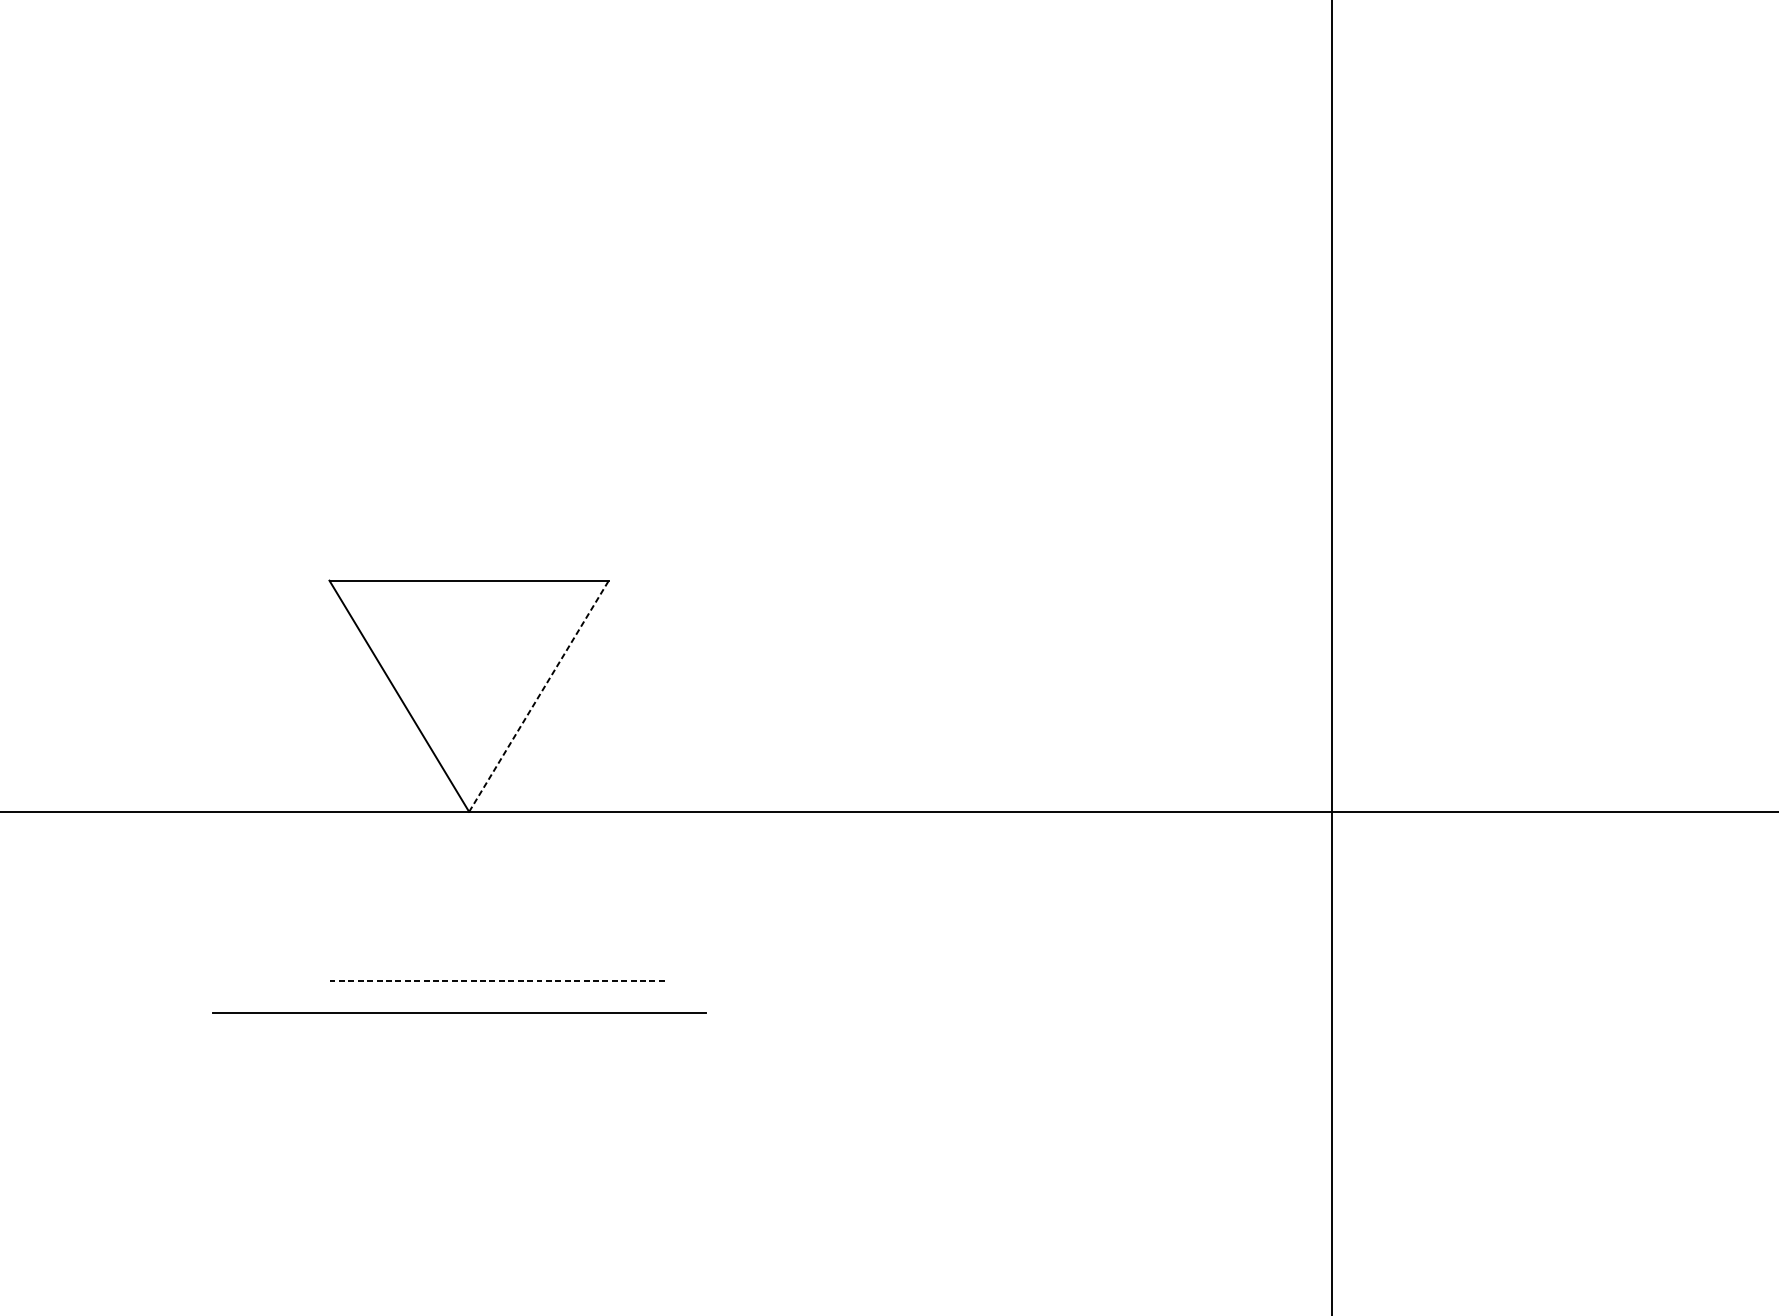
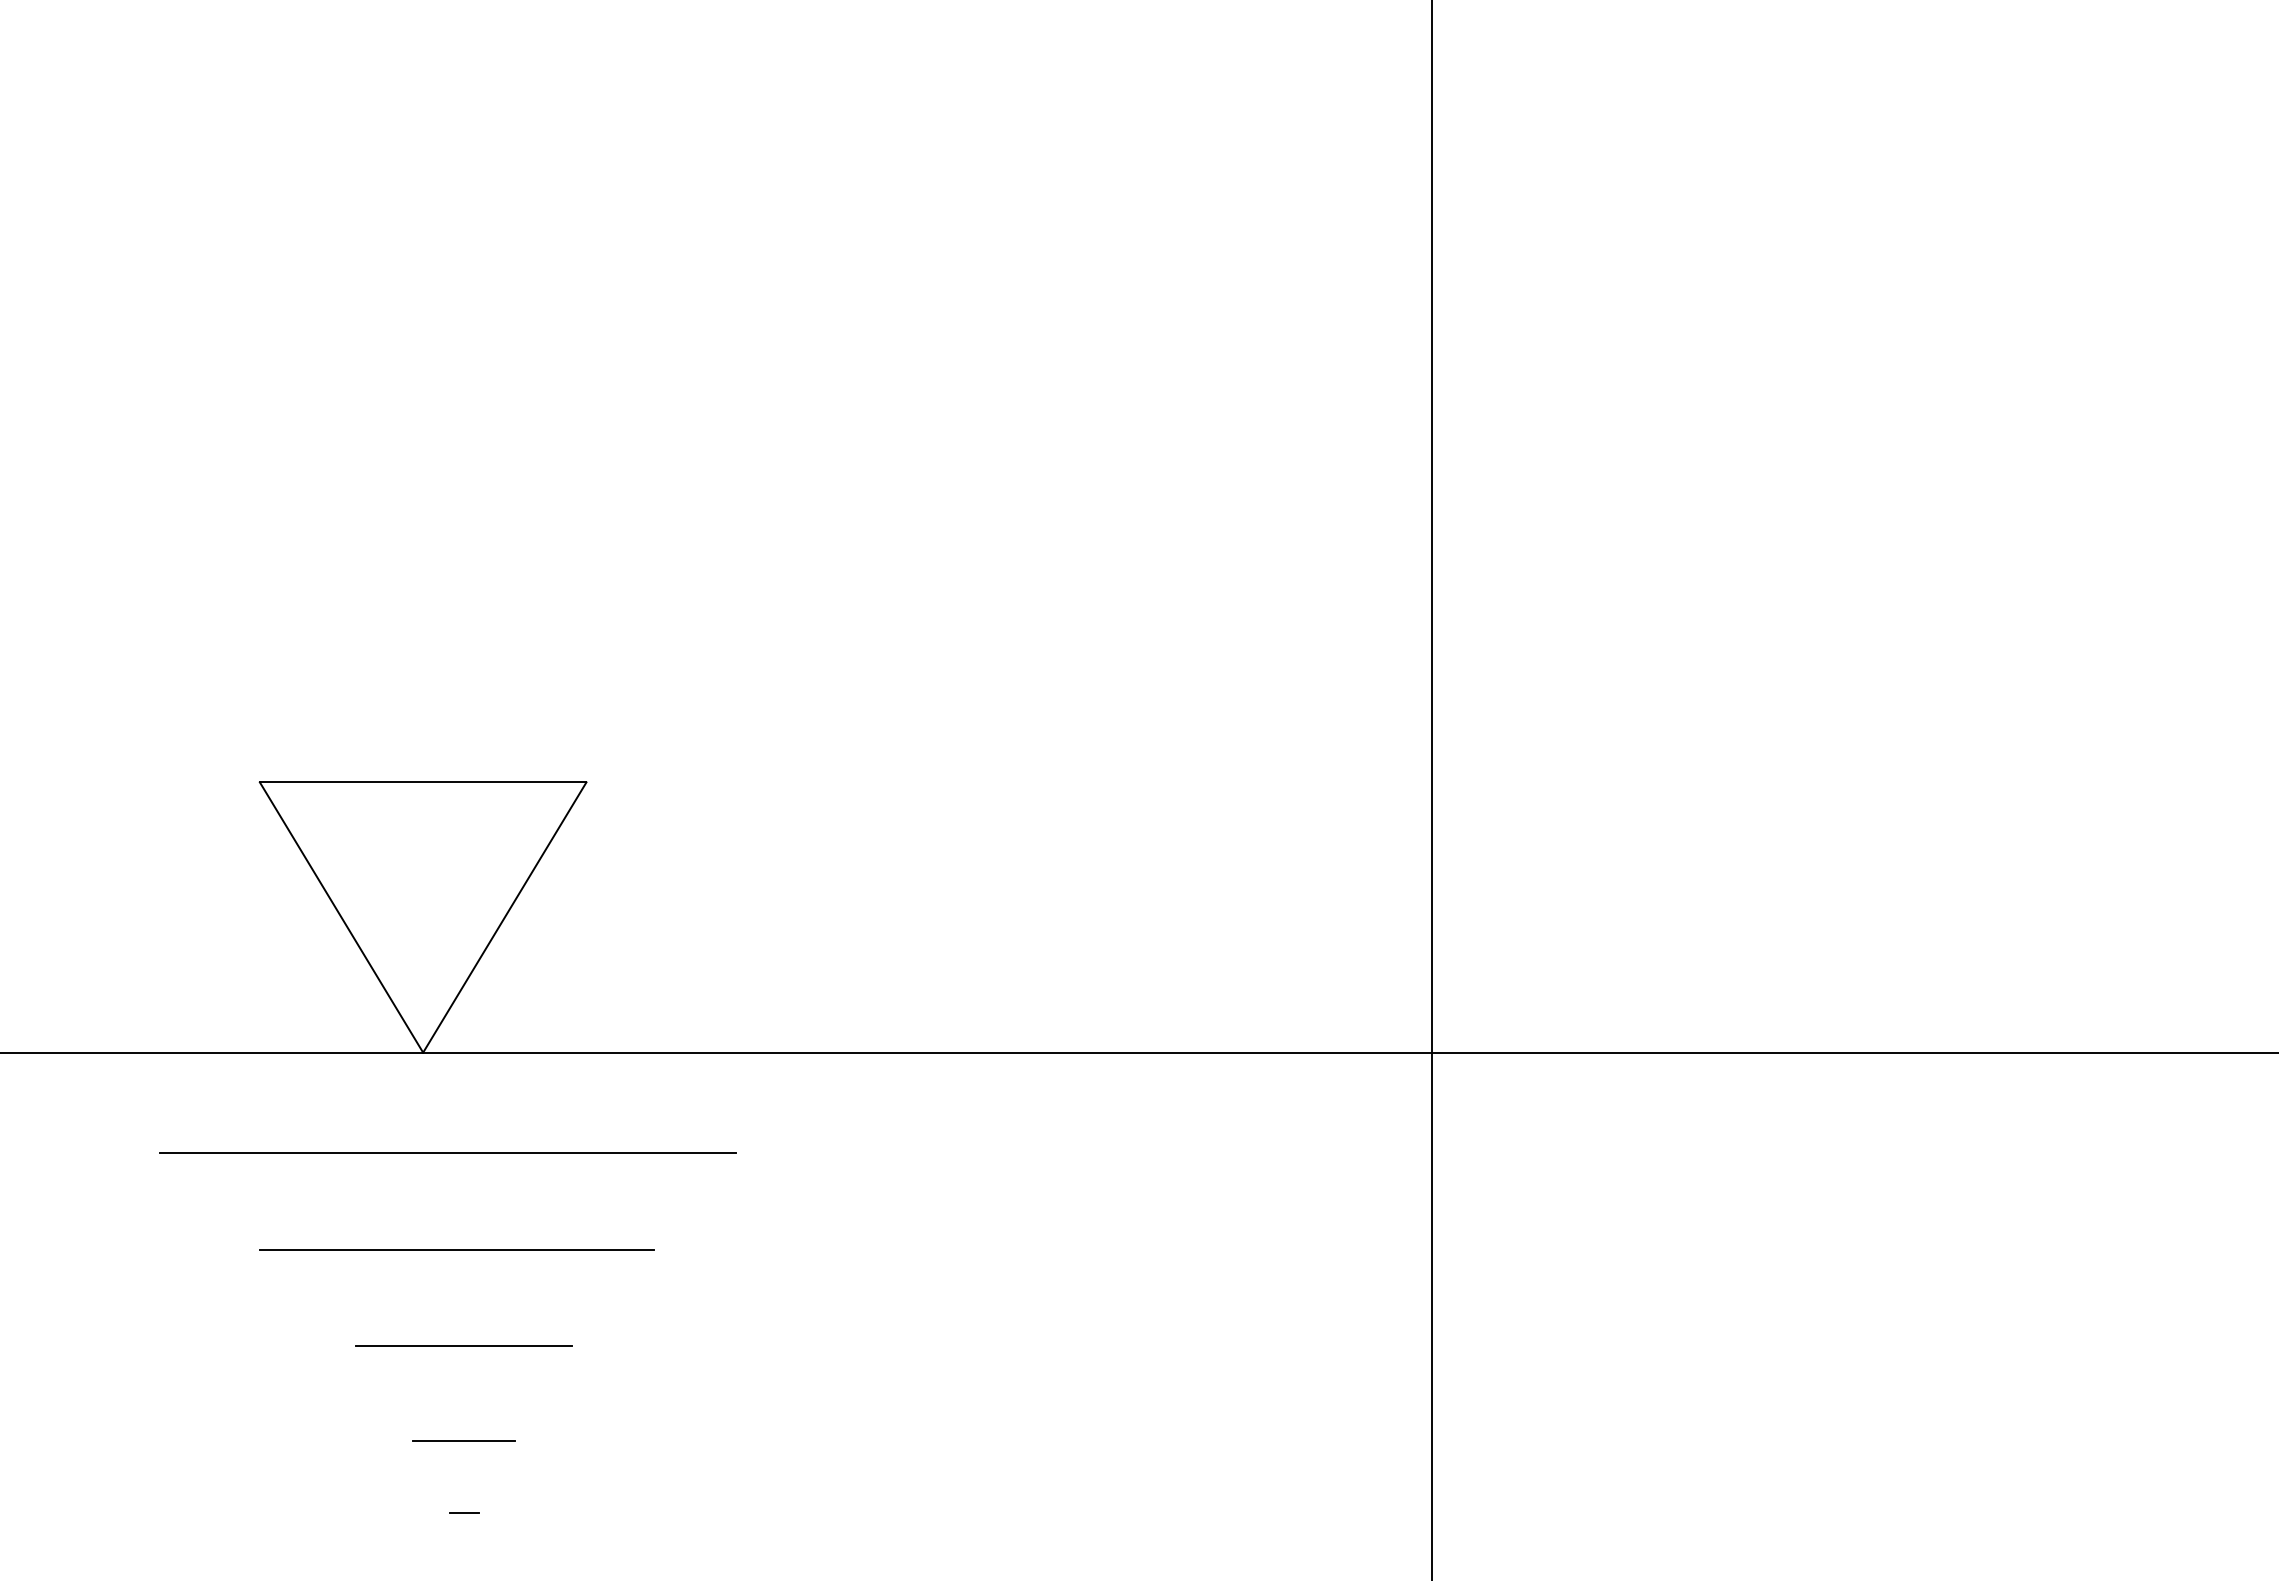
line: (538, 696) -> (504, 917), dashed -> solid
line: (498, 981) -> (457, 1250), dashed -> solid
line: (459, 1011) -> (447, 1152), moved
line: (503, 1062) -> (463, 1345), added
line: (503, 1143) -> (463, 1440), added
line: (504, 1206) -> (464, 1513), added

